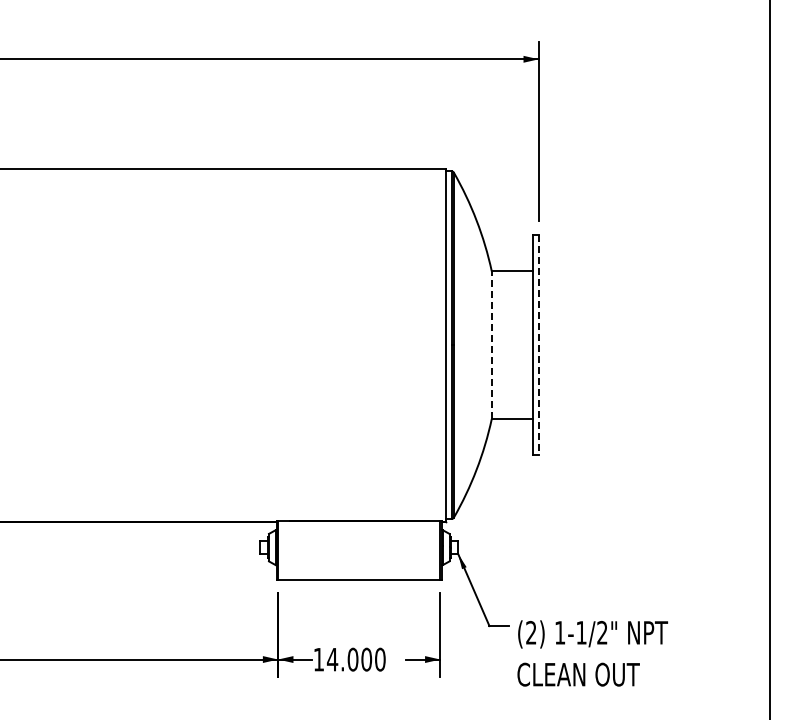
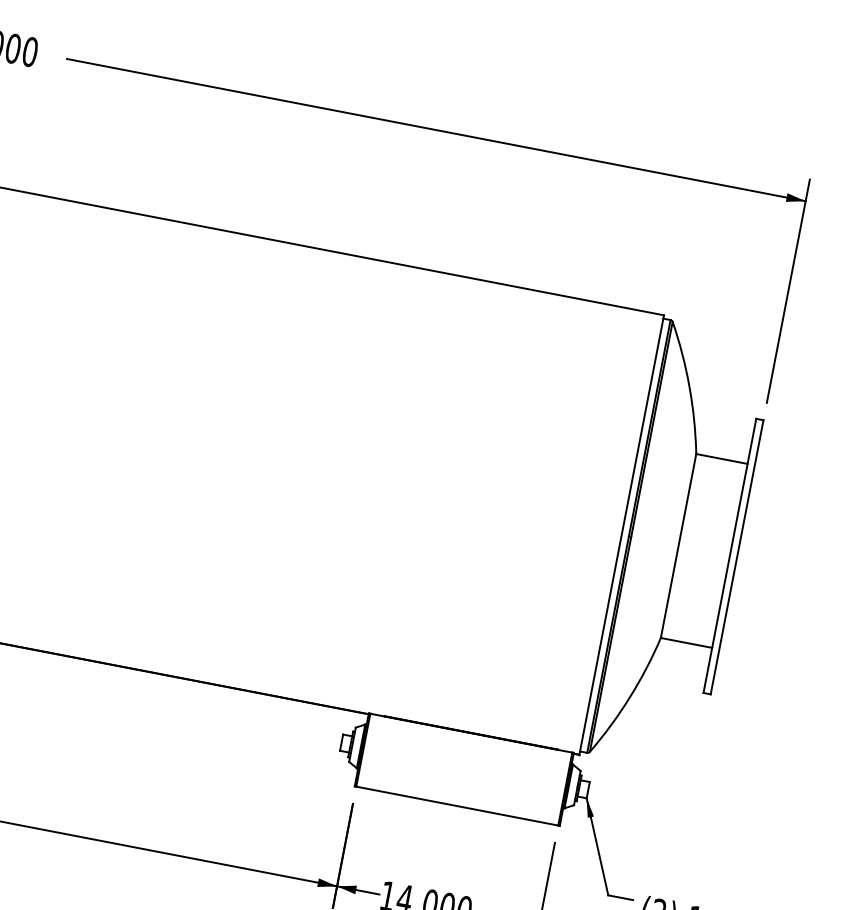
line: (491, 345) -> (678, 546), dashed -> solid
line: (538, 345) -> (736, 557), dashed -> solid

